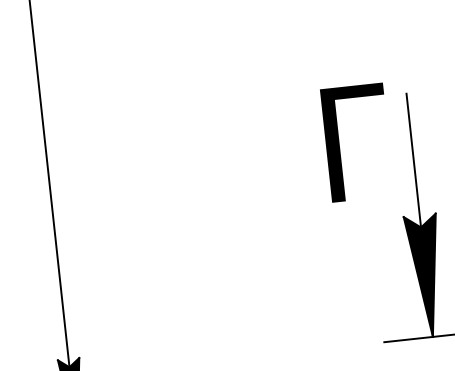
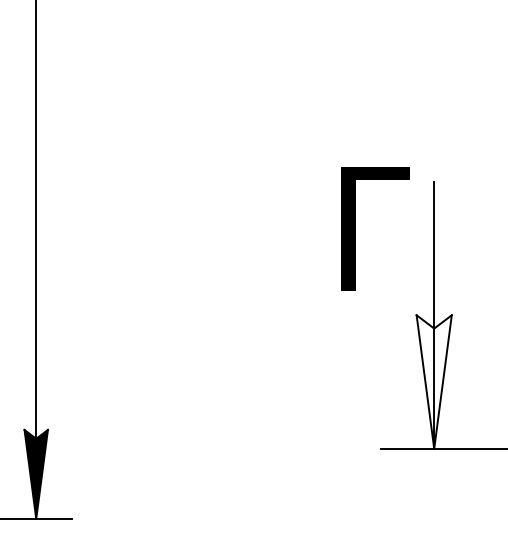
fill: (425, 275) -> (433, 381), removed

